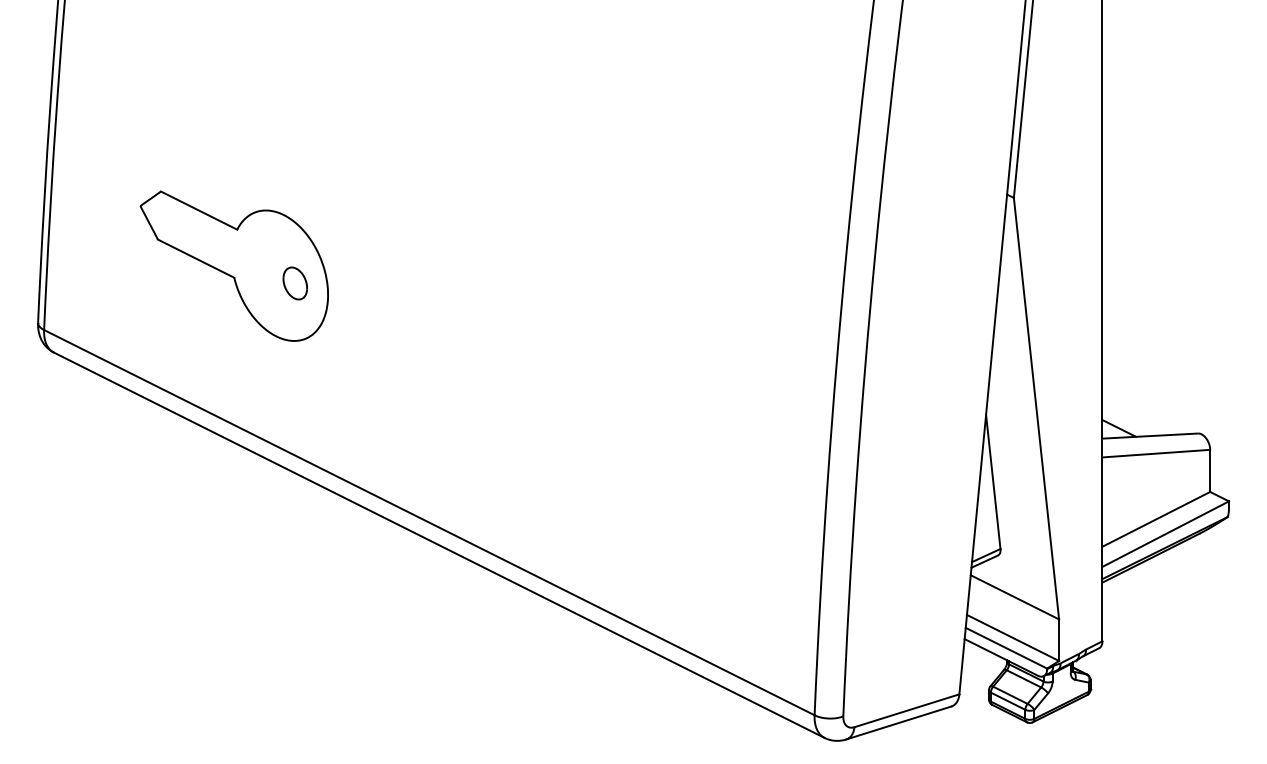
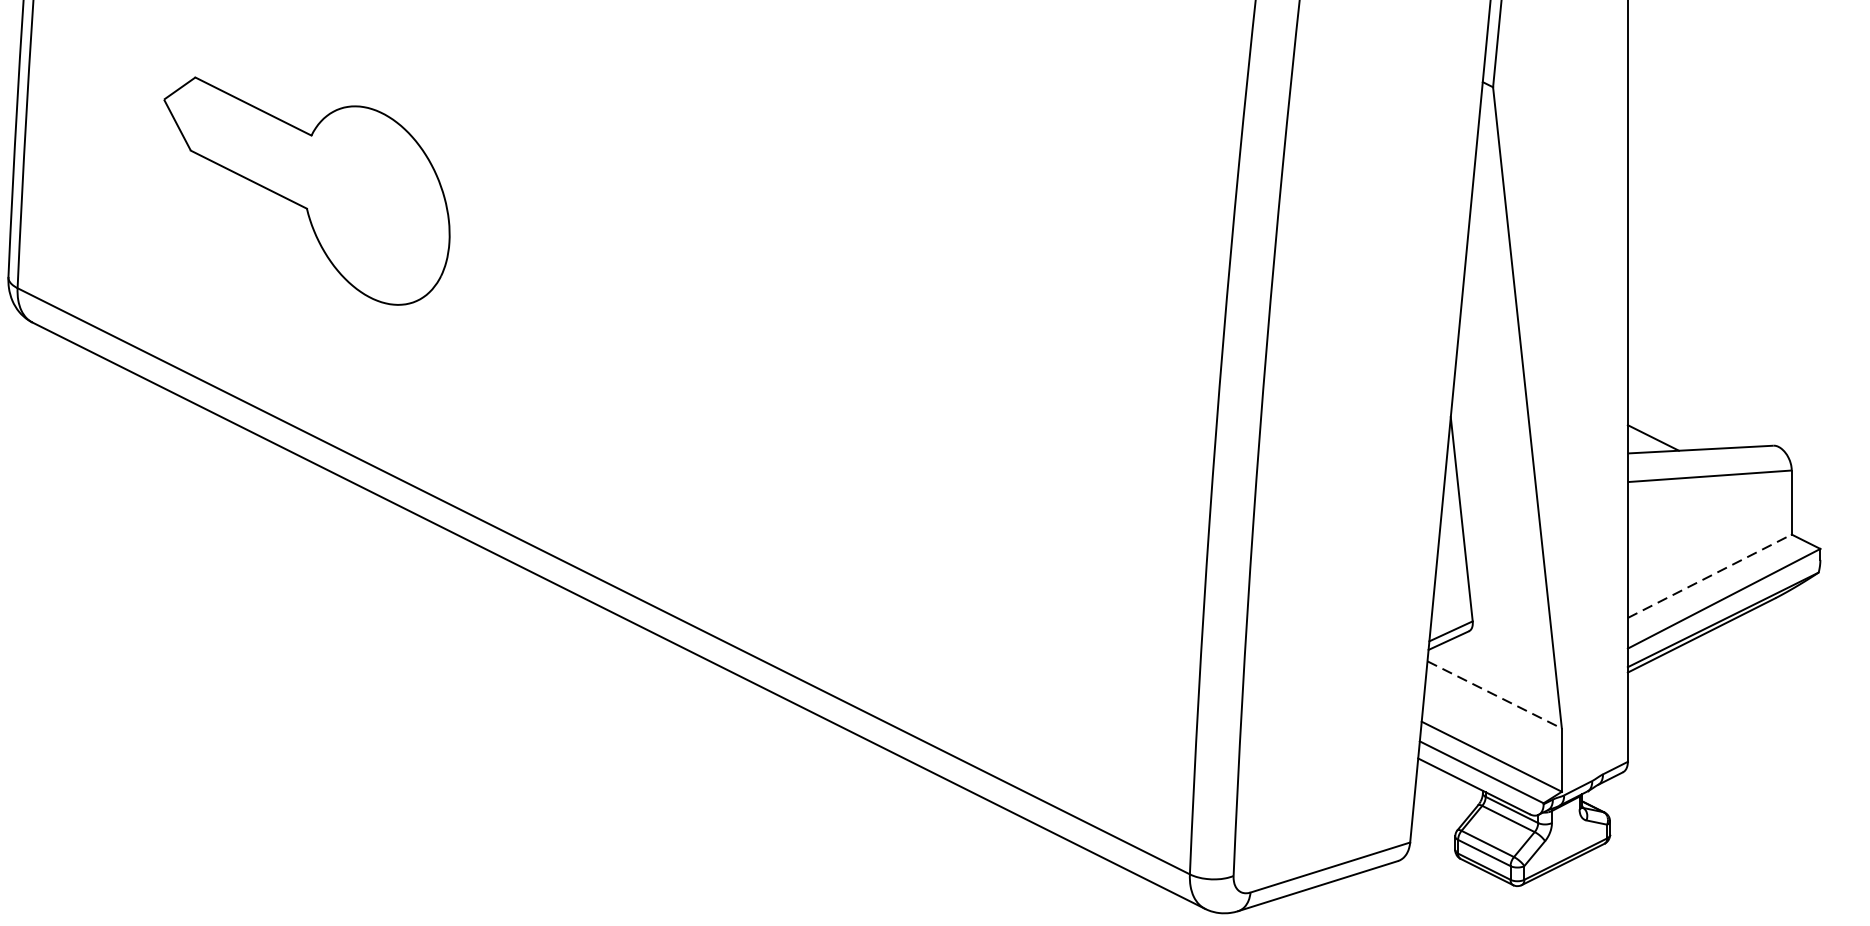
part: (294, 283) -> (398, 217), removed
line: (1156, 519) -> (1710, 576), solid -> dashed
line: (1015, 597) -> (1495, 695), solid -> dashed

